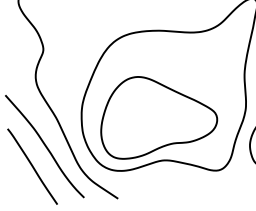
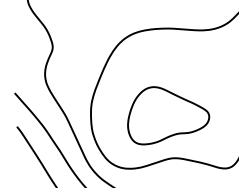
part: (159, 117) -> (168, 115), size x0.7

